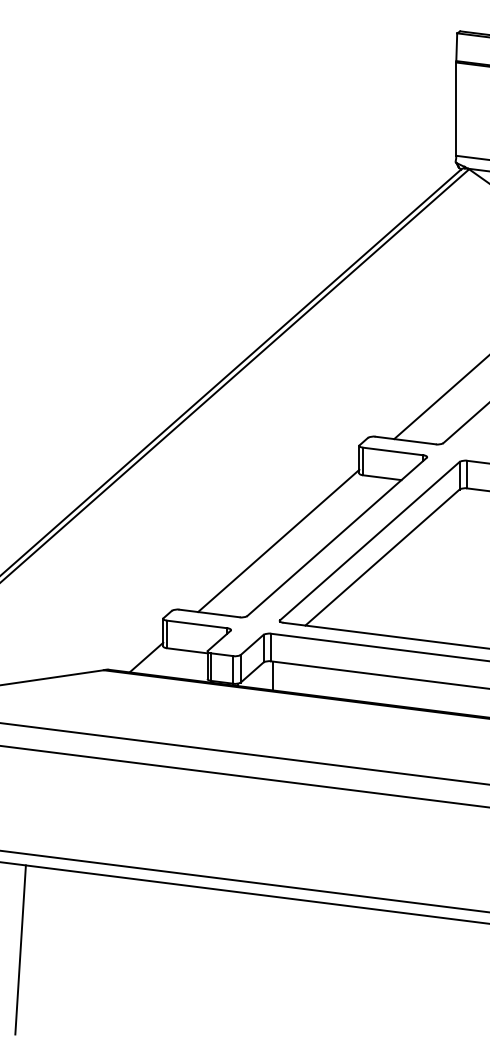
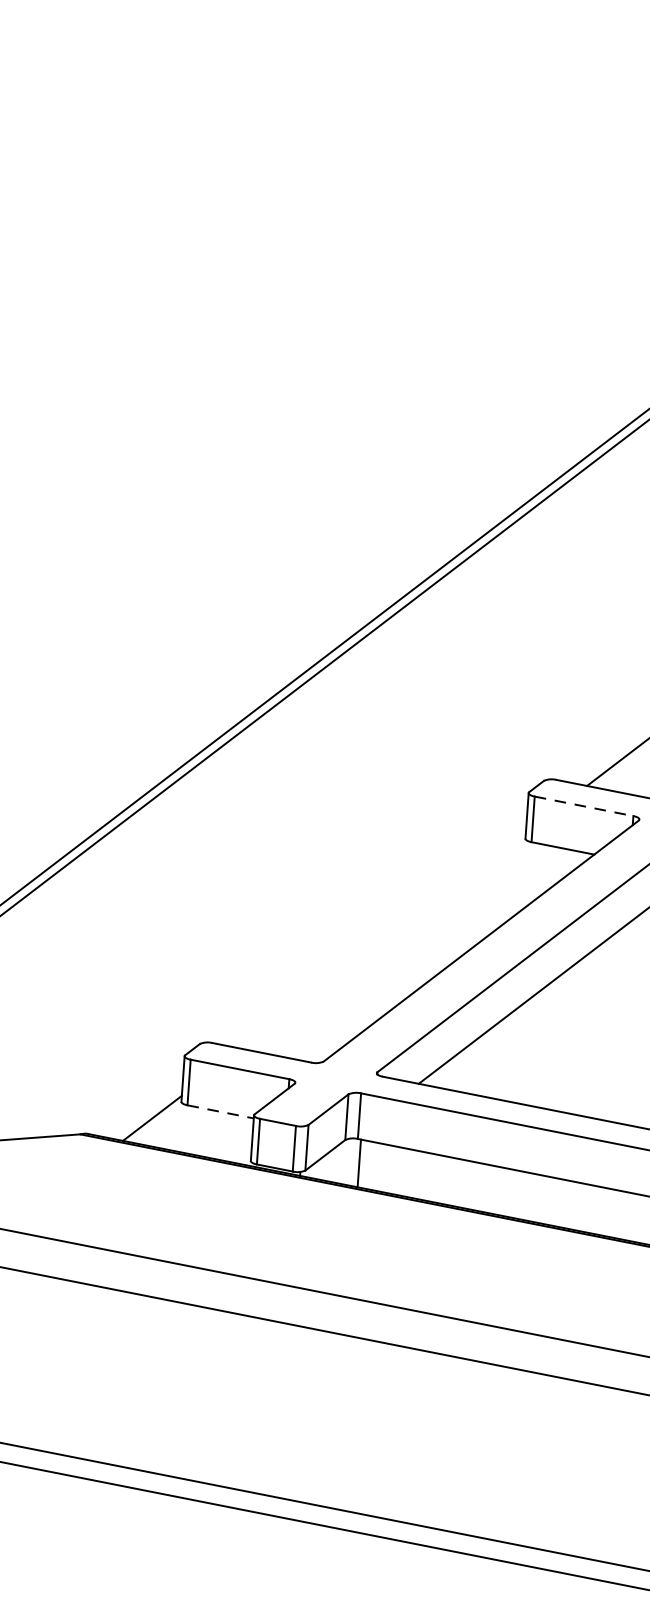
line: (393, 451) -> (584, 806), solid -> dashed
line: (278, 540) -> (384, 940), removed
line: (187, 650) -> (221, 1111), solid -> dashed

